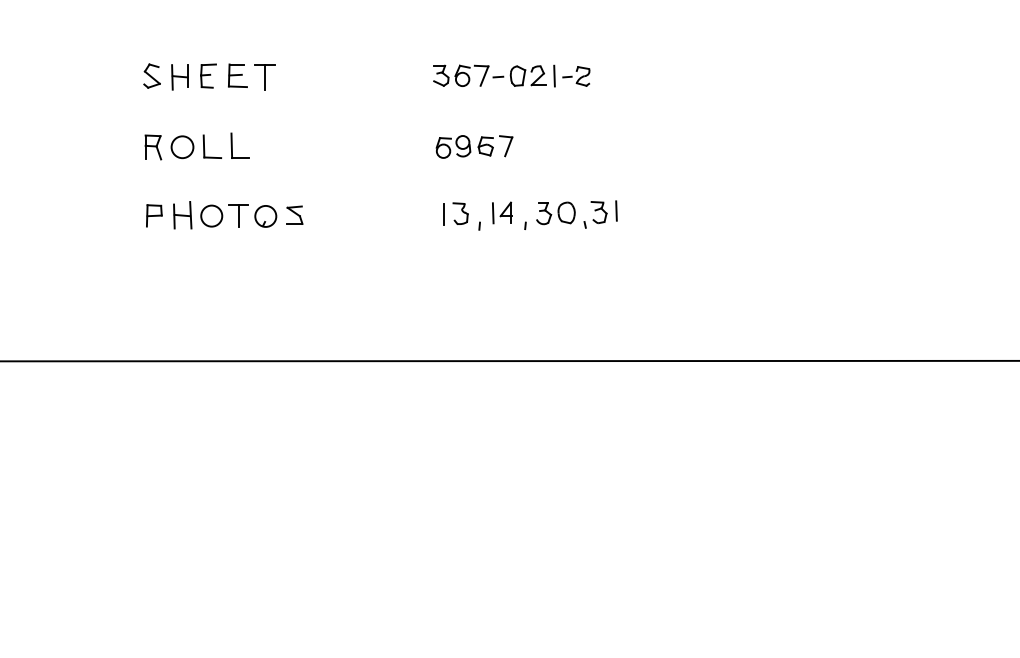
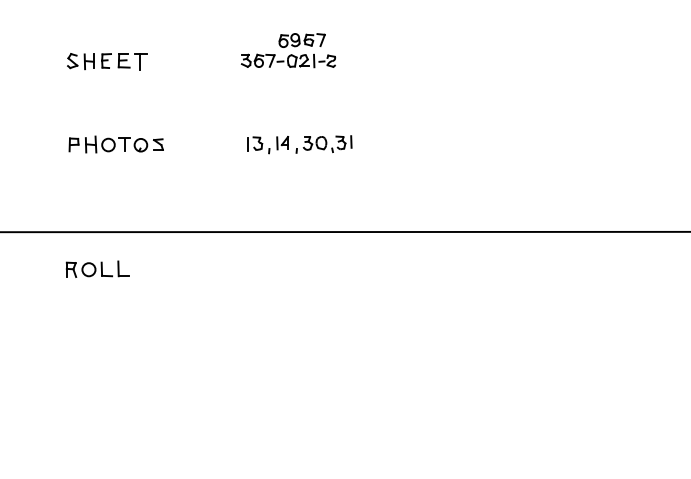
part: (196, 145) -> (97, 268), moved
part: (473, 146) -> (301, 40), moved

